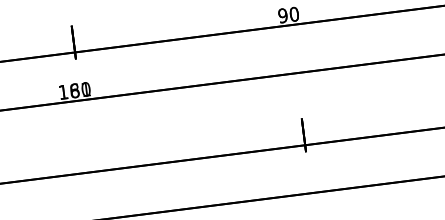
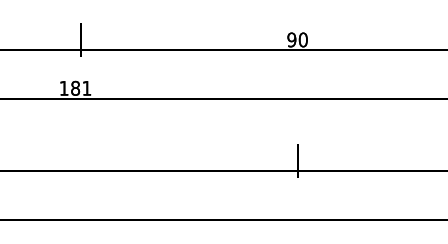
text: (80, 90) -> (81, 88), 160 -> 181

